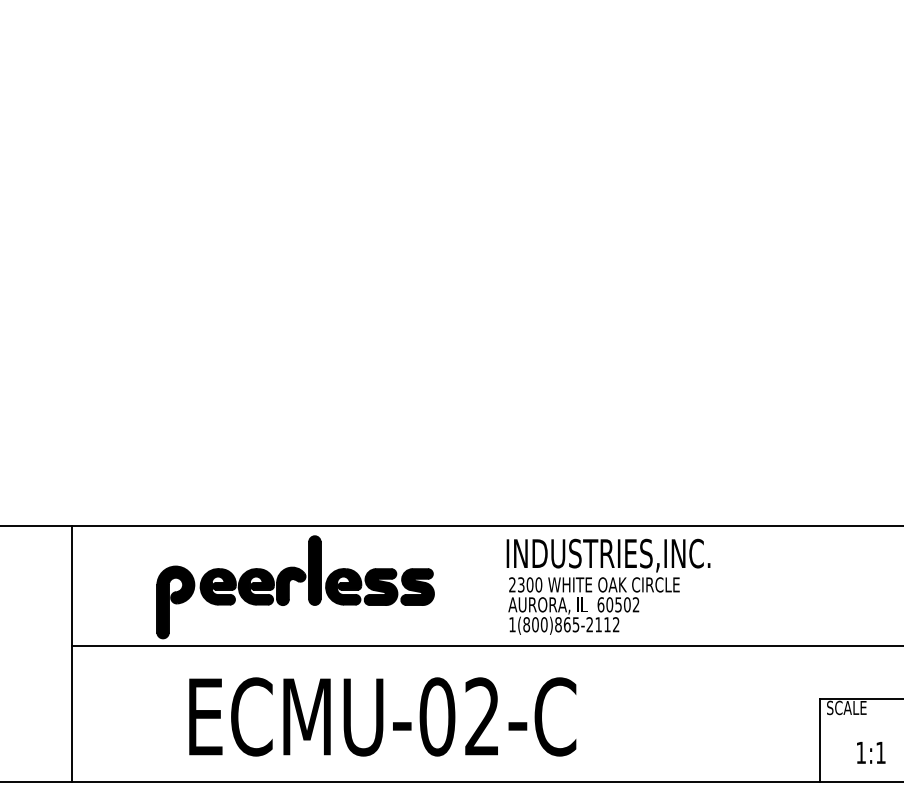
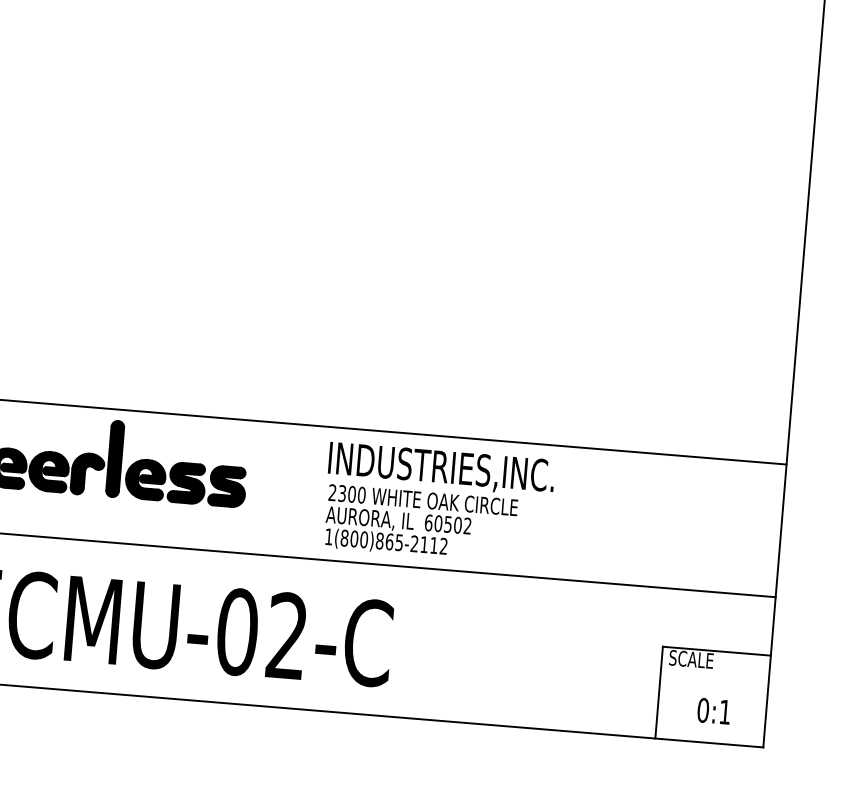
text: (861, 752) -> (703, 710), 1:1 -> 0:1

